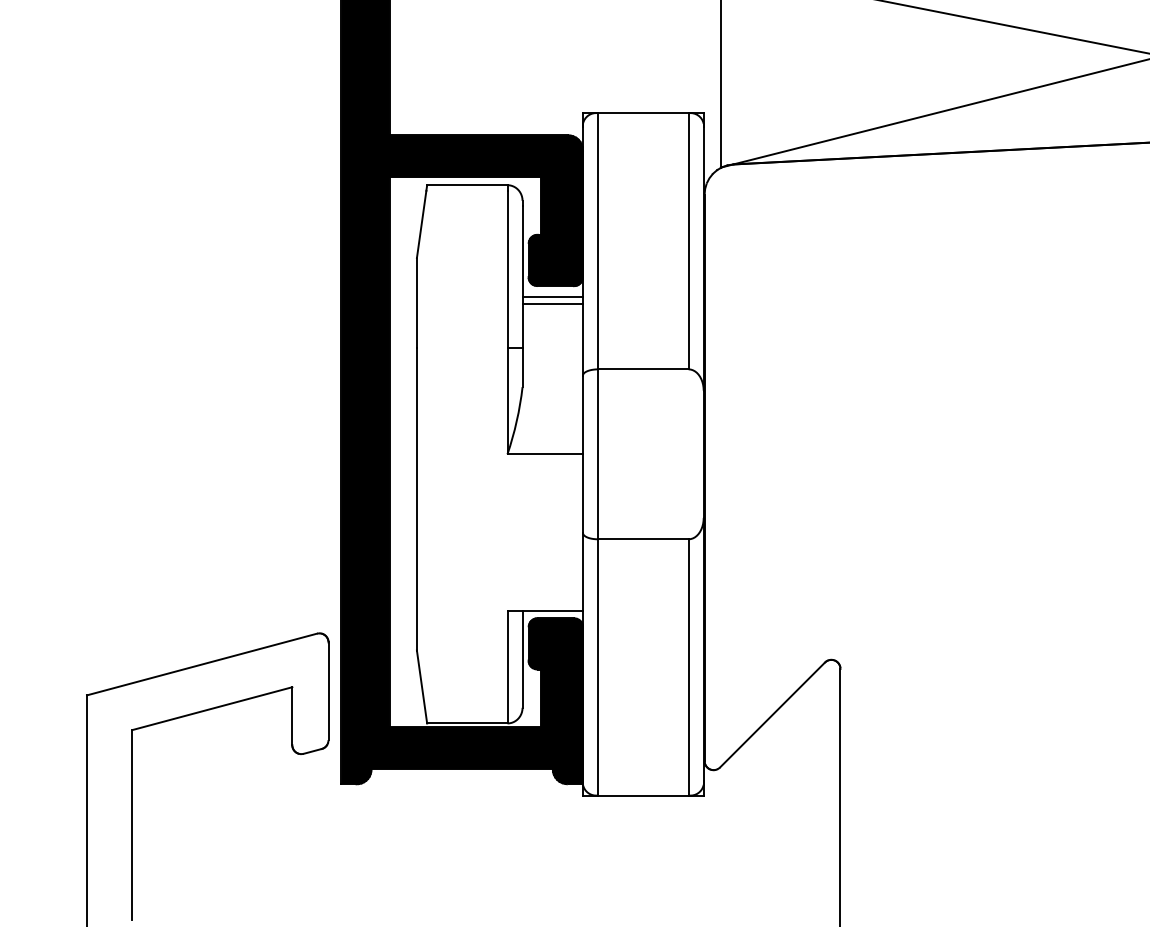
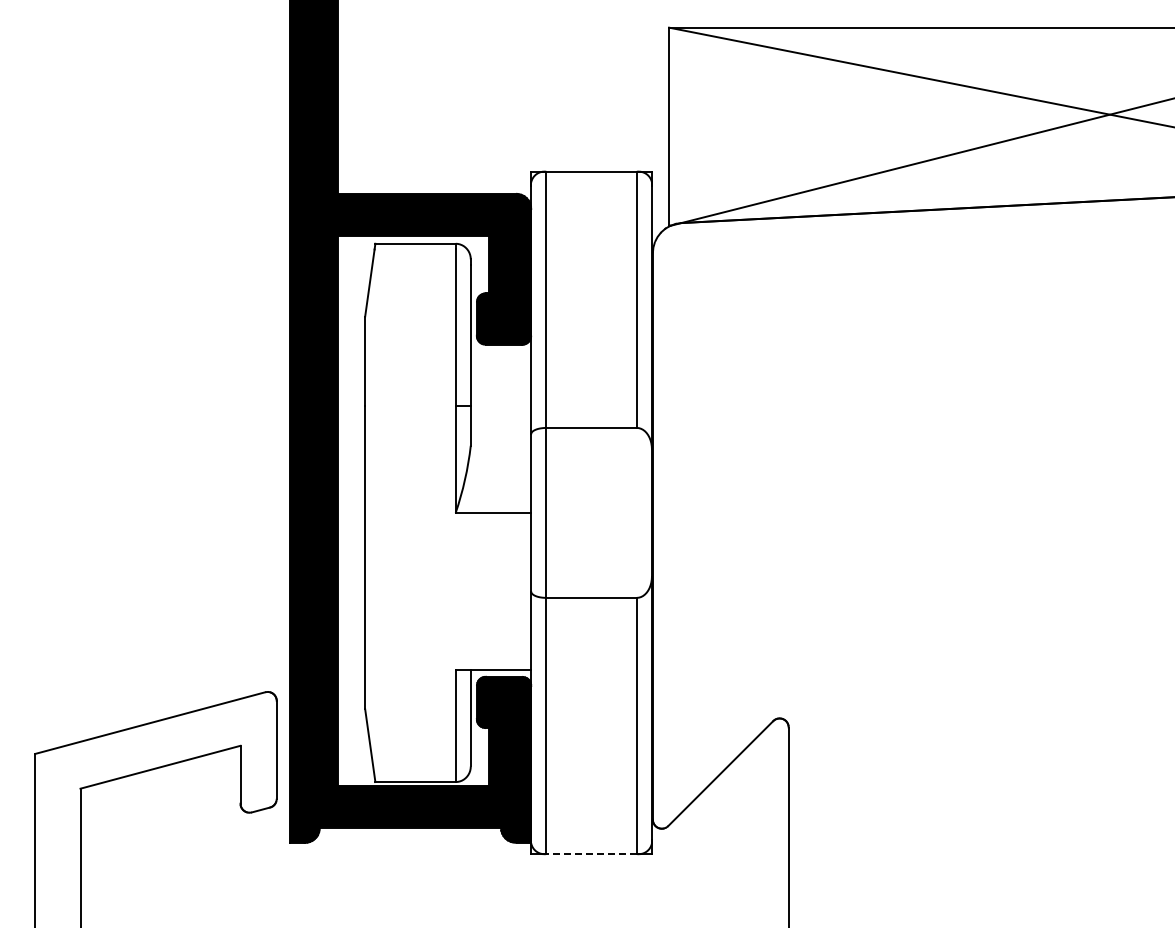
line: (552, 296) -> (500, 355), removed
line: (552, 304) -> (500, 363), removed
line: (643, 795) -> (591, 854), solid -> dashed

